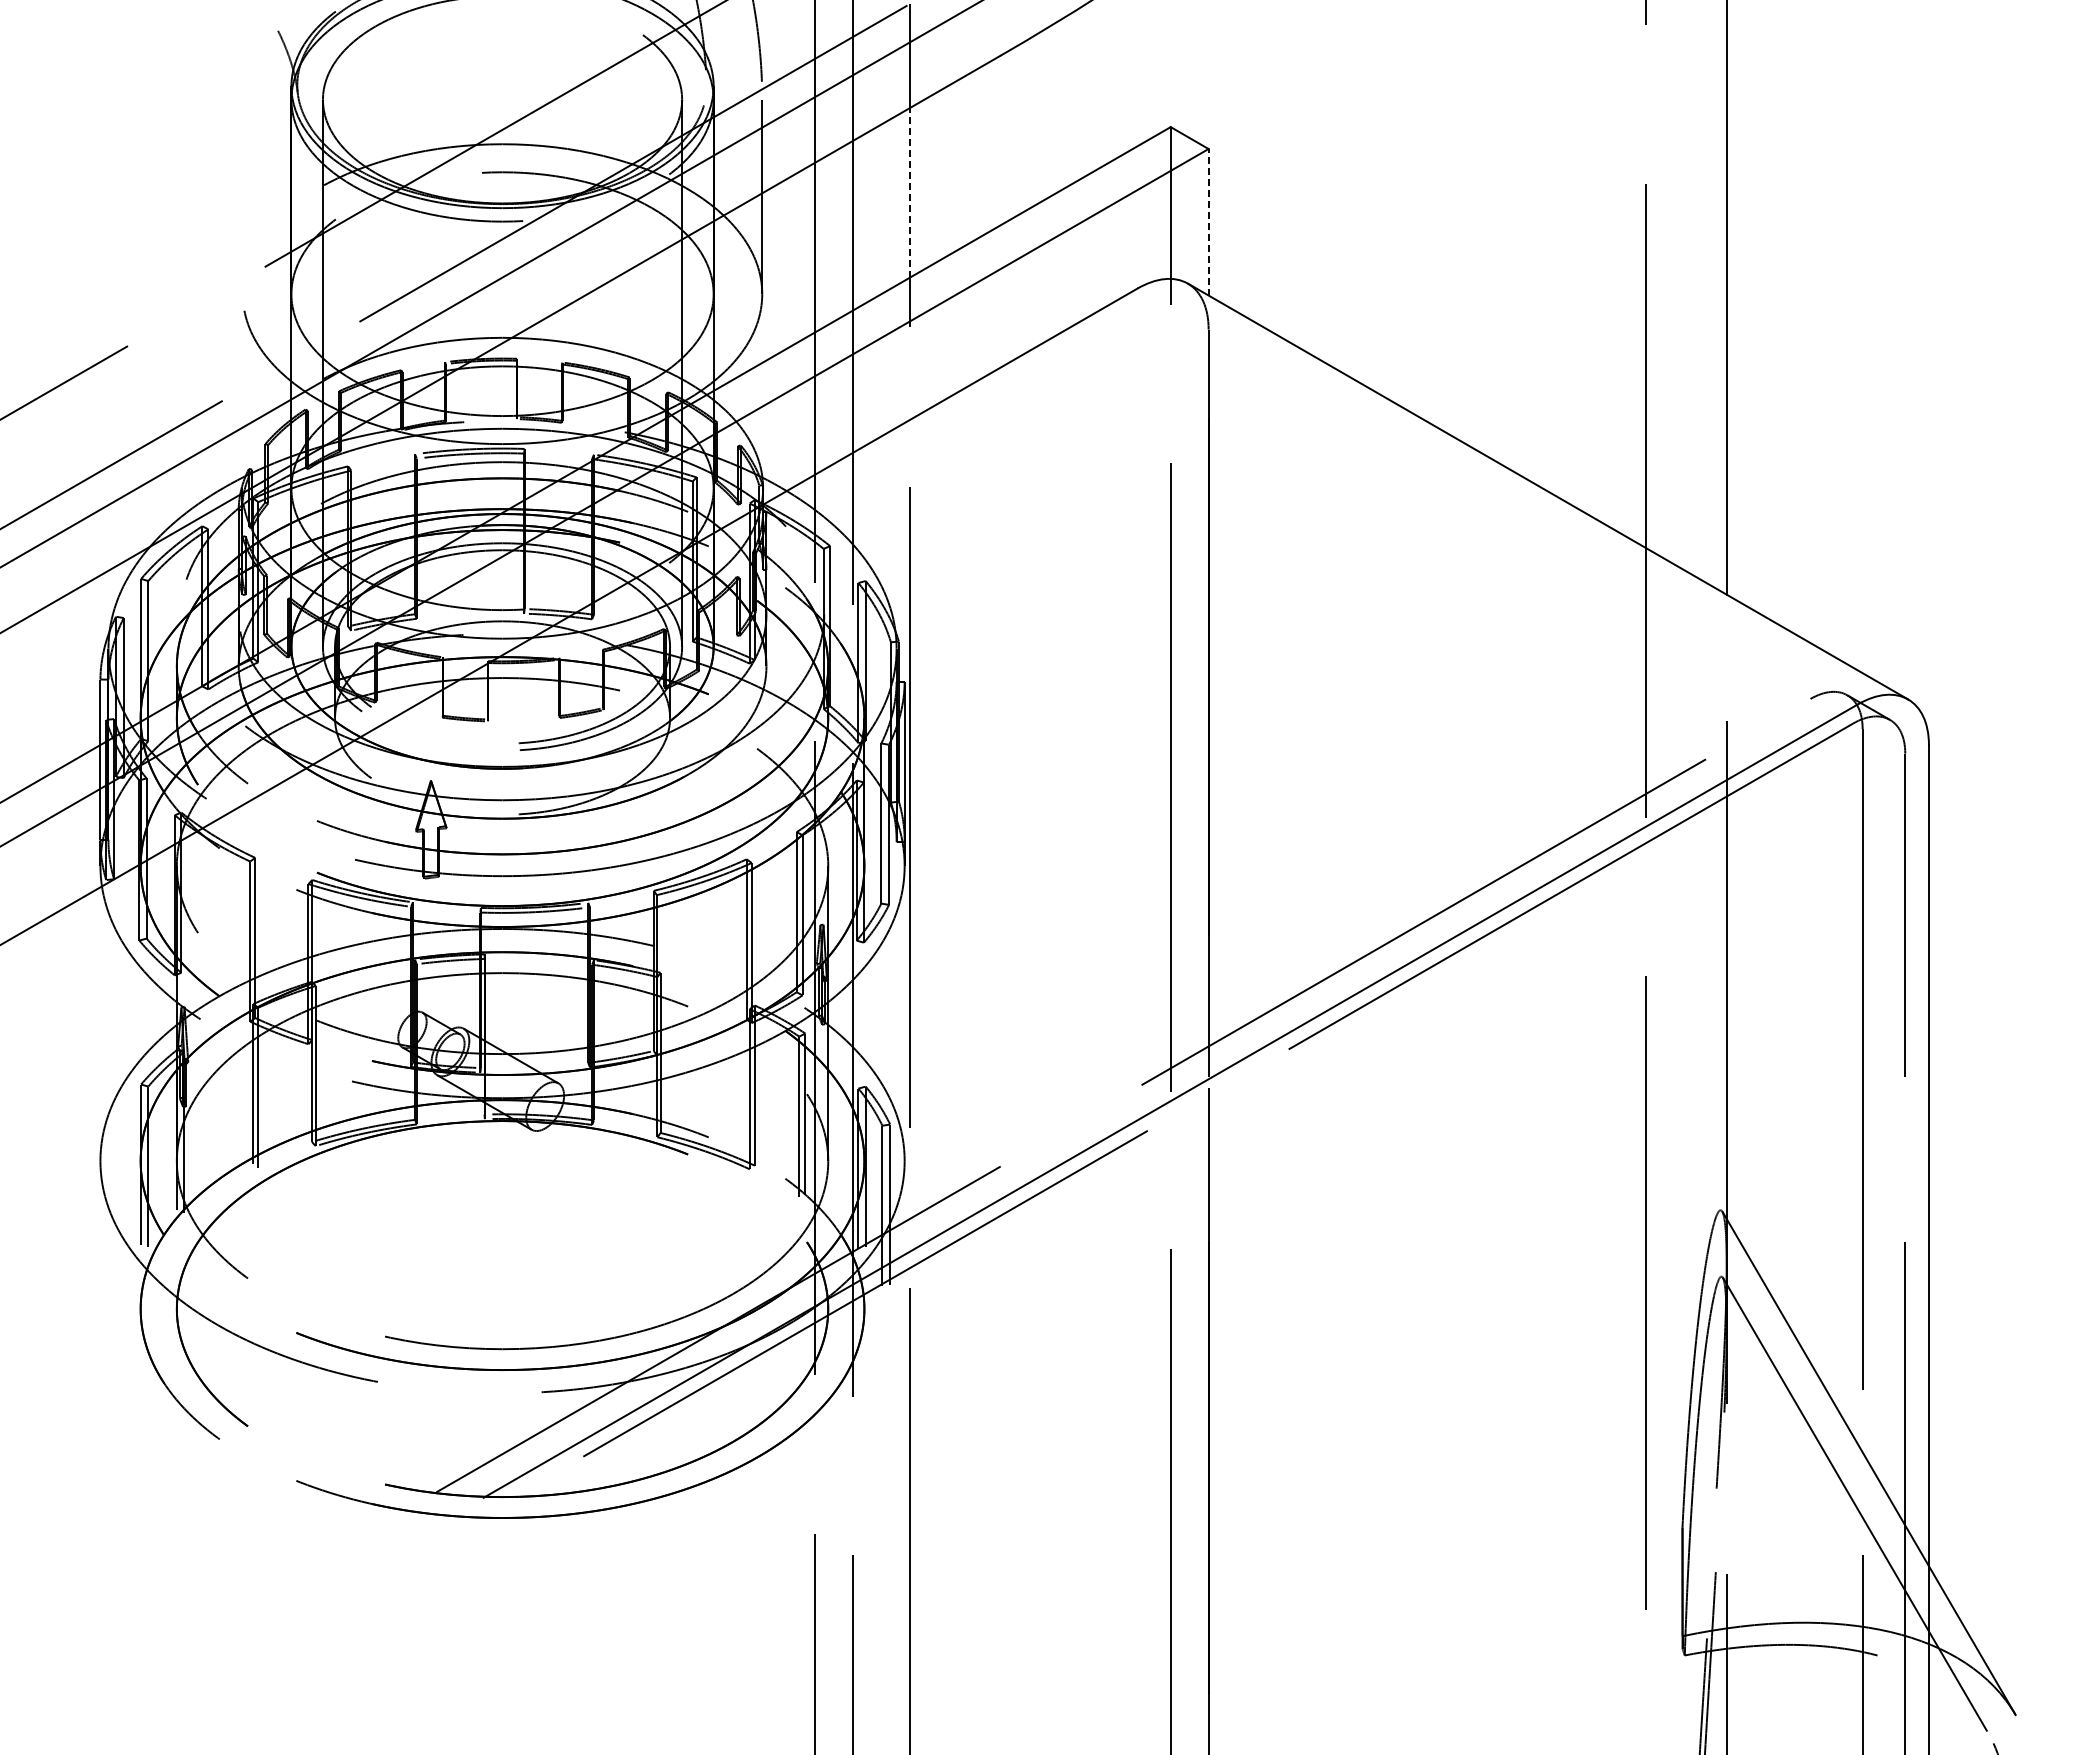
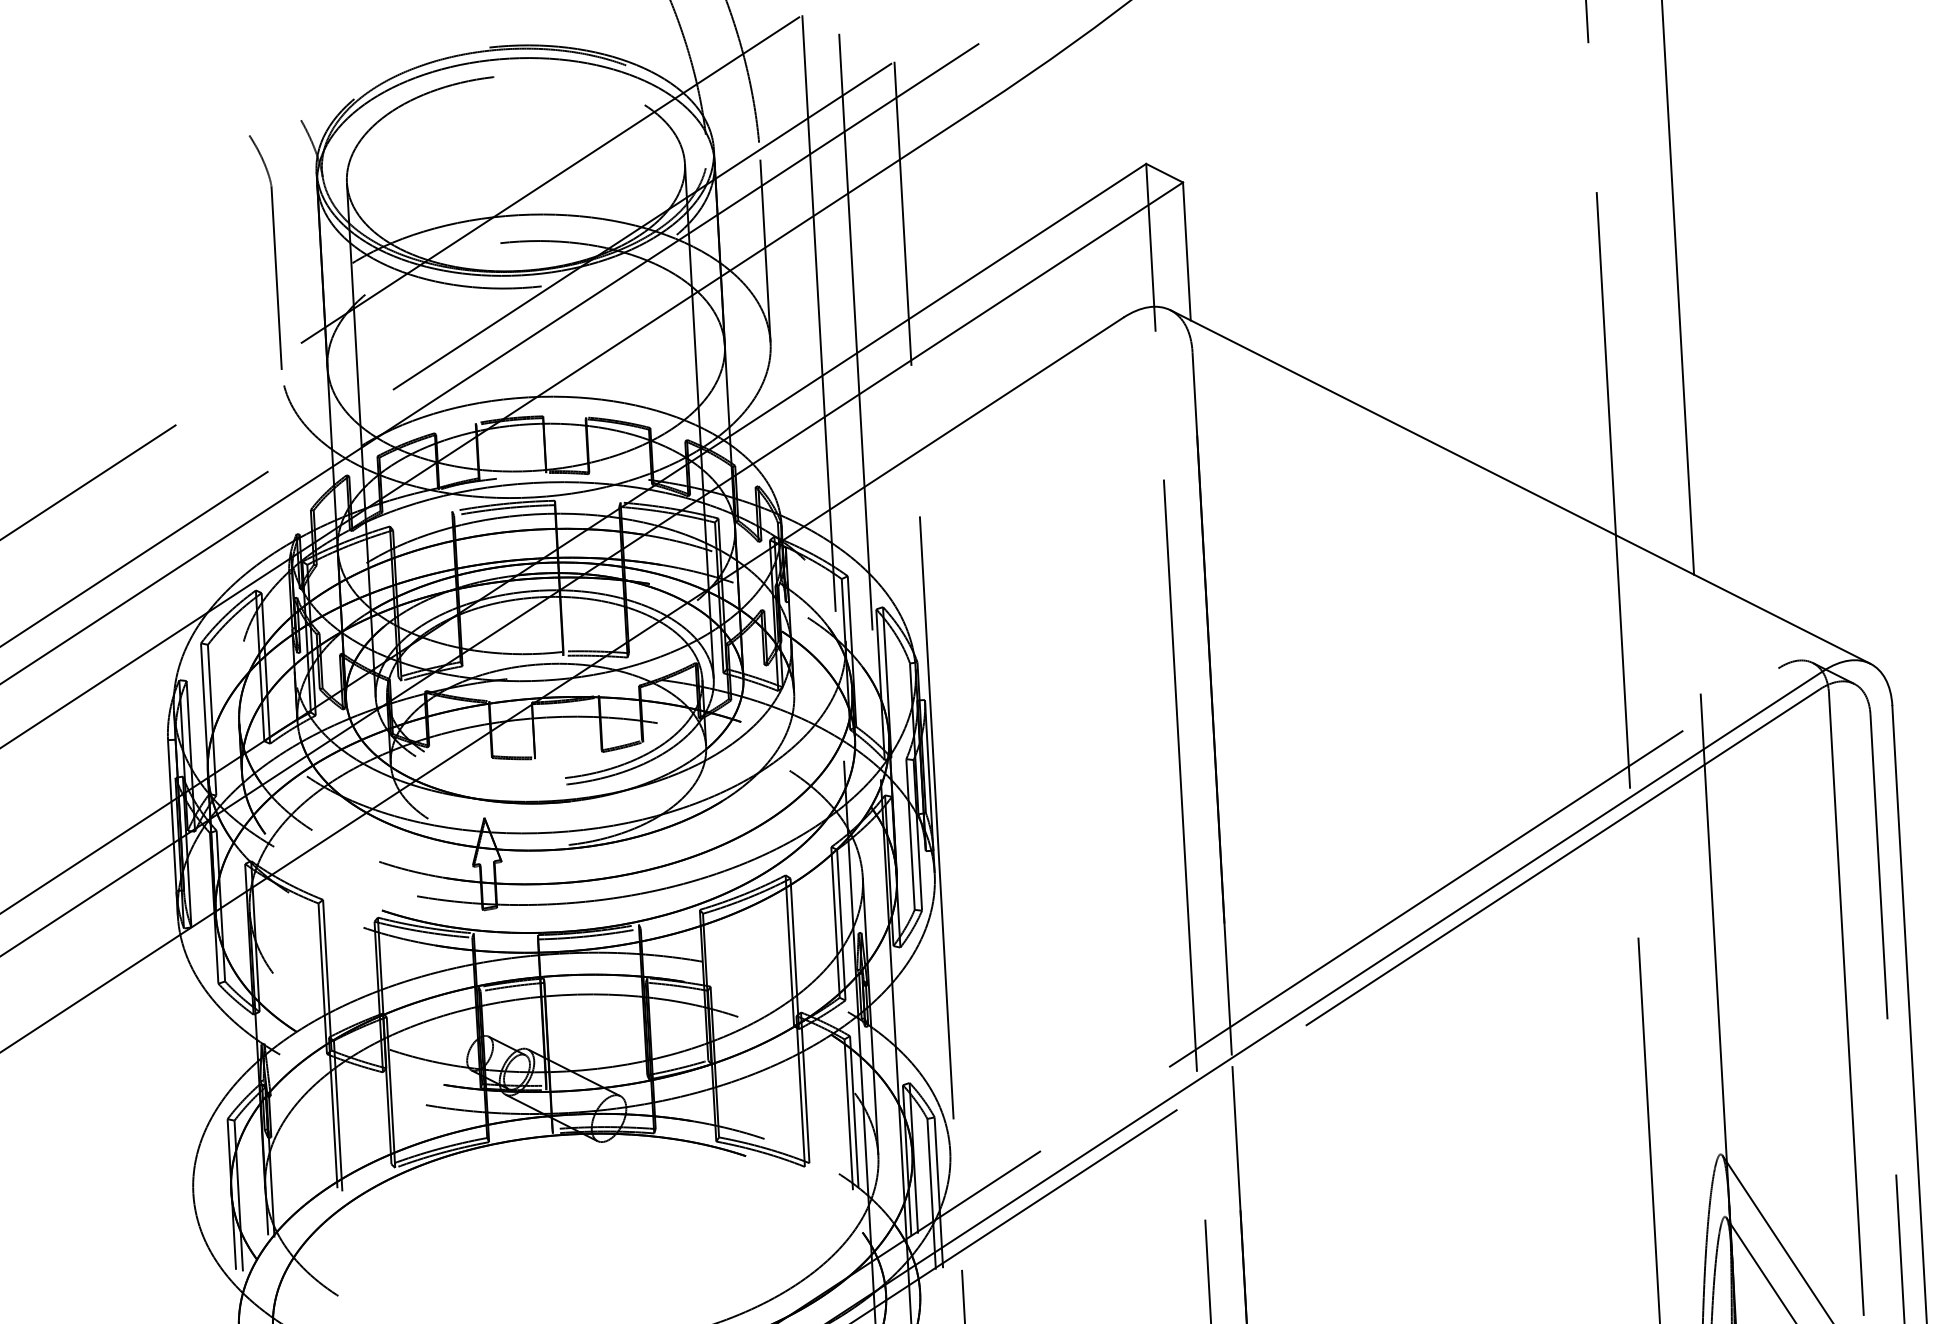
part: (242, 168) -> (274, 251), added
line: (910, 192) -> (904, 239), dashed -> solid
line: (1208, 221) -> (1186, 250), dashed -> solid

